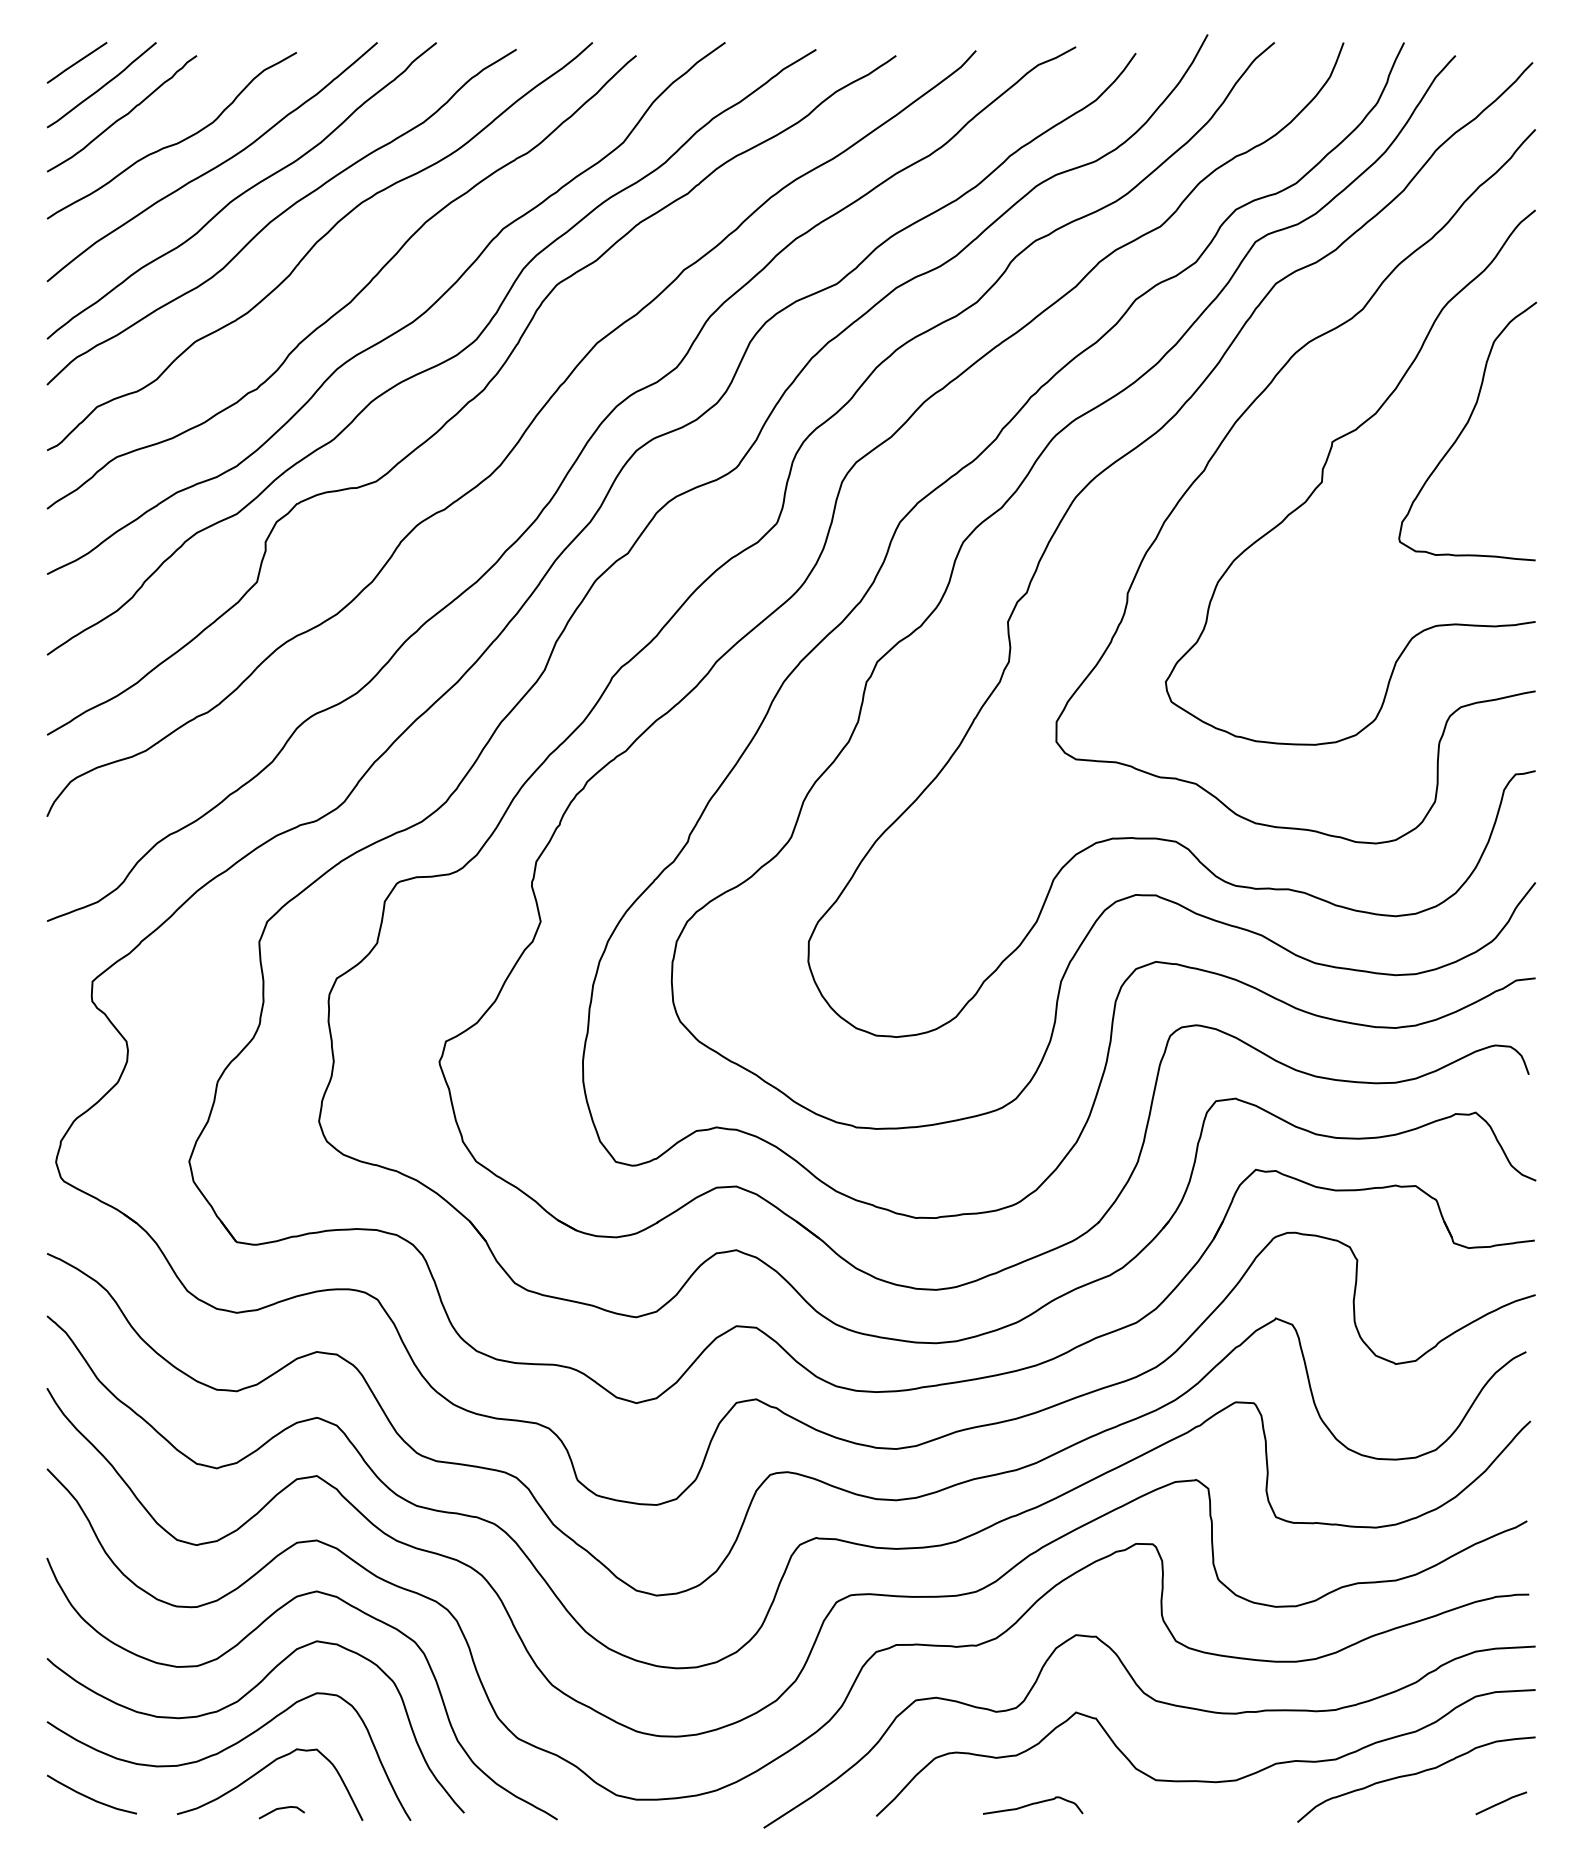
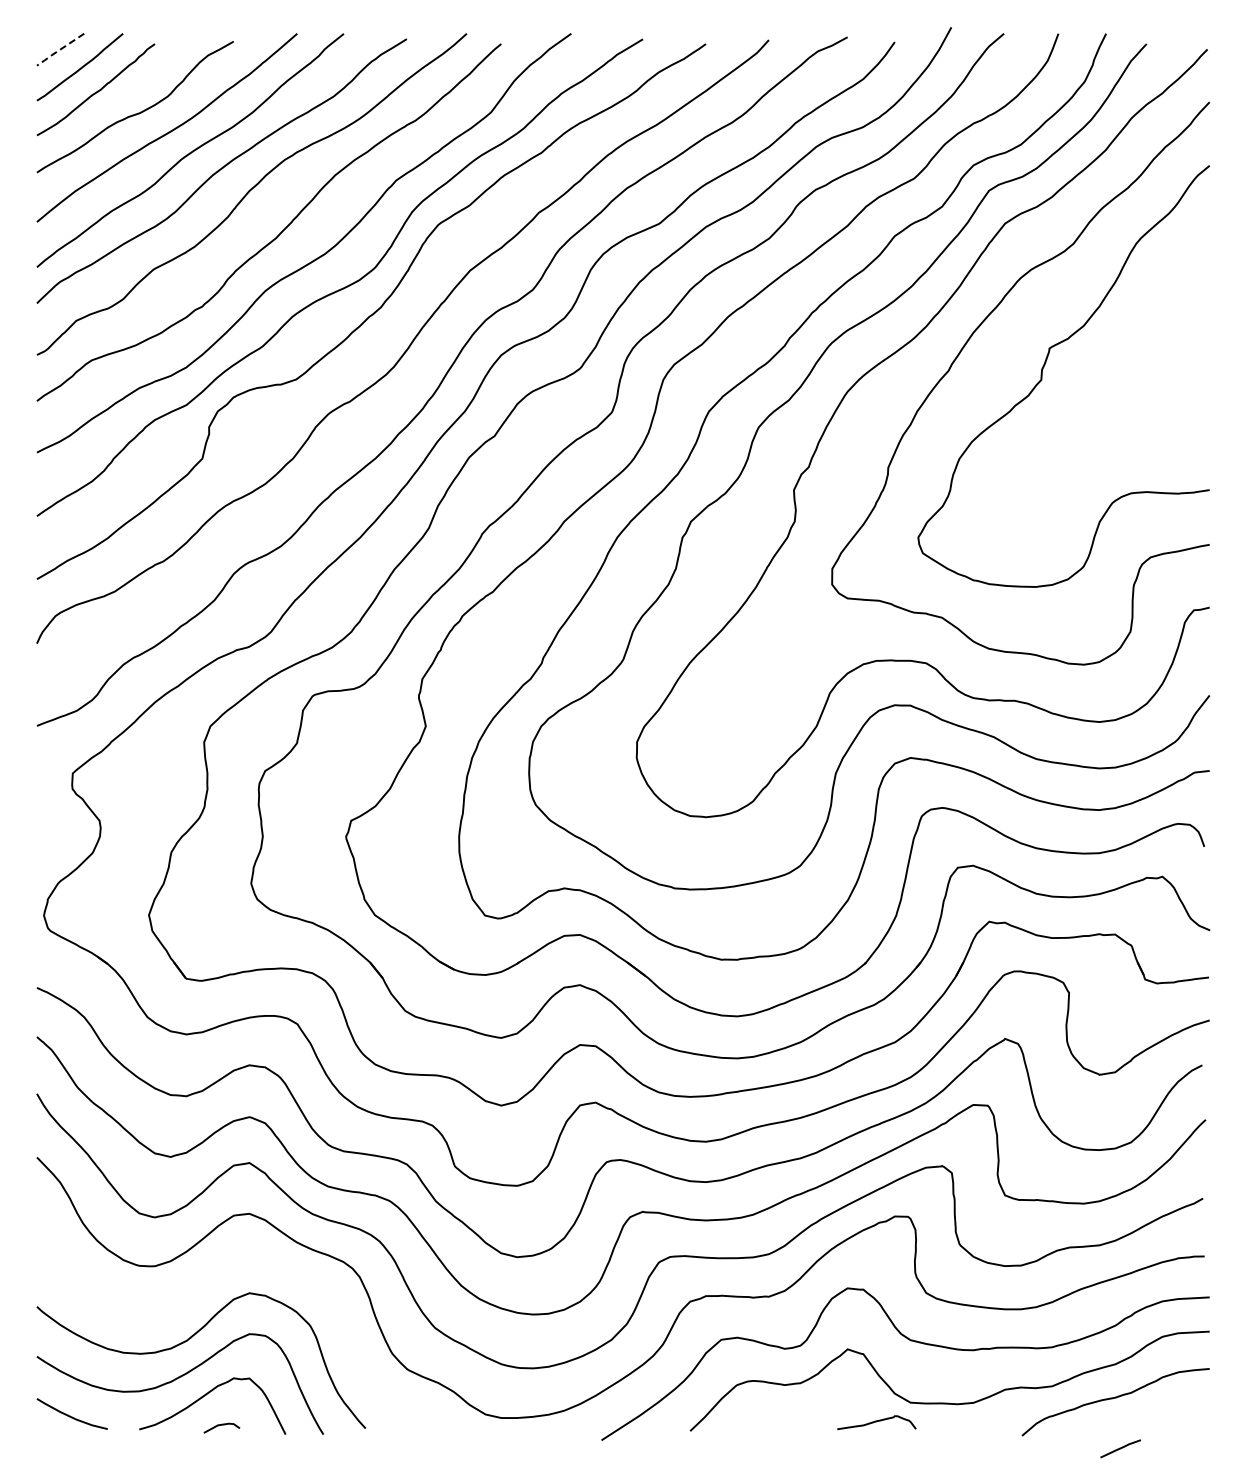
line: (75, 63) -> (59, 50), solid -> dashed
curve: (1464, 430) -> (1153, 339), removed
curve: (253, 1632) -> (199, 1286), removed
line: (1501, 1802) -> (1120, 1448), moved
curve: (1032, 1805) -> (876, 1422), moved

